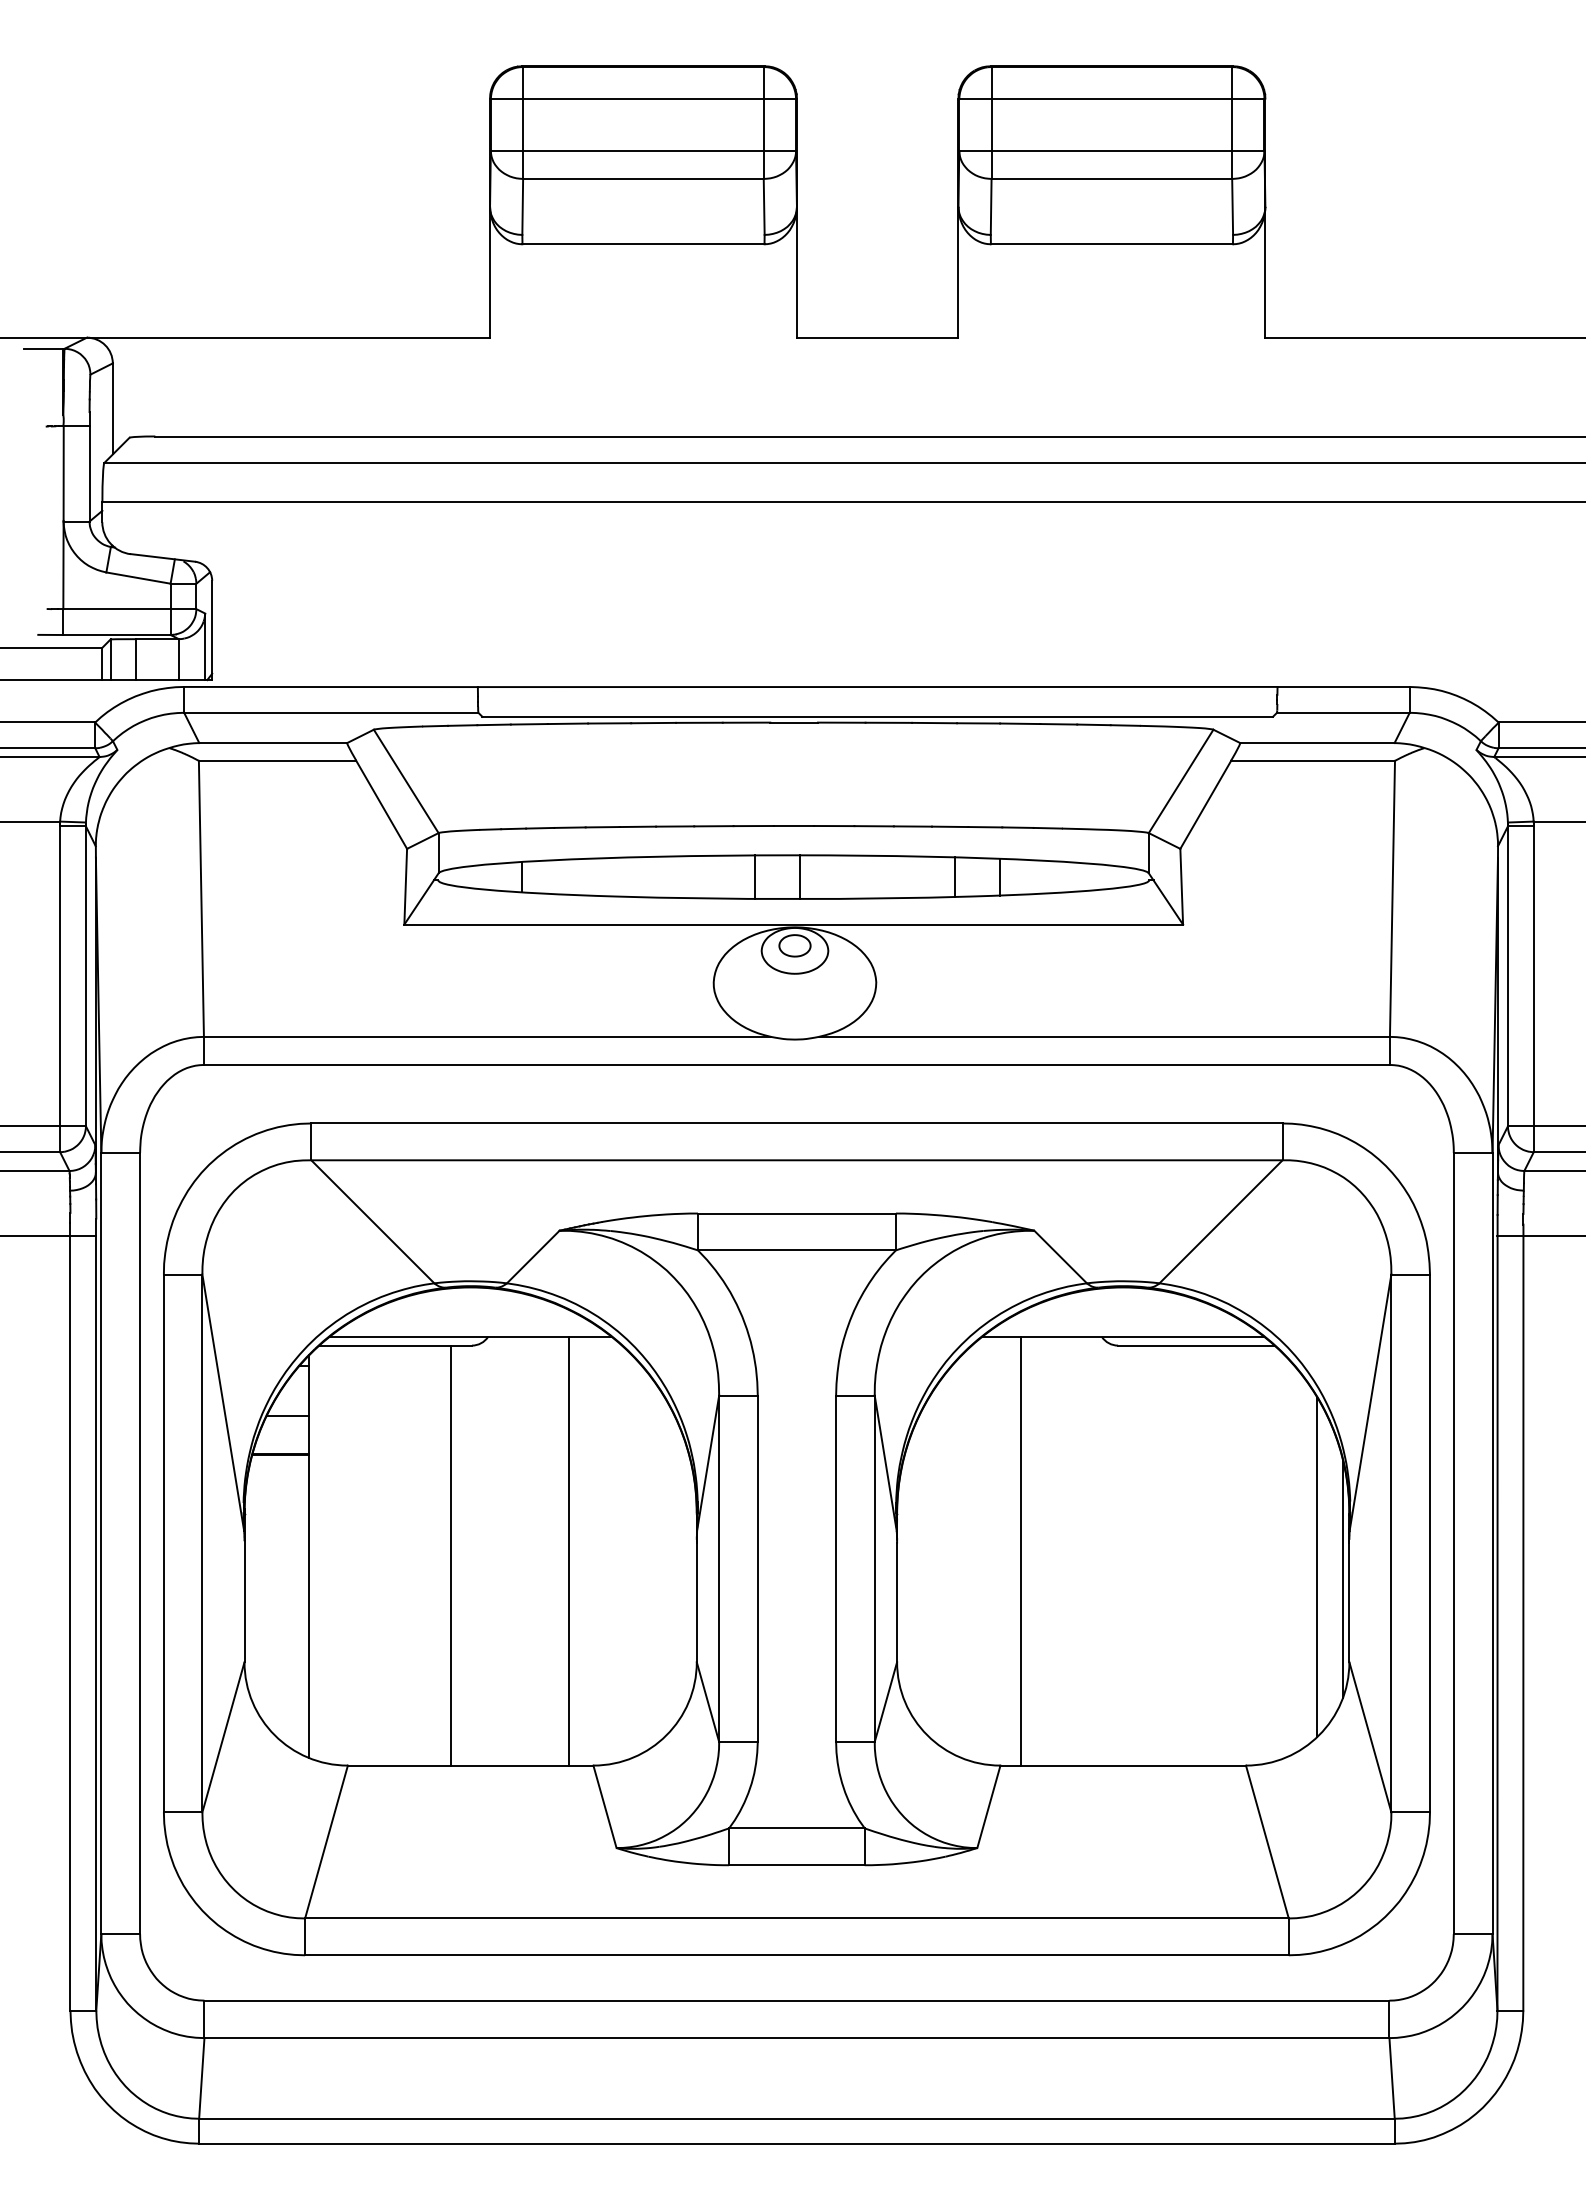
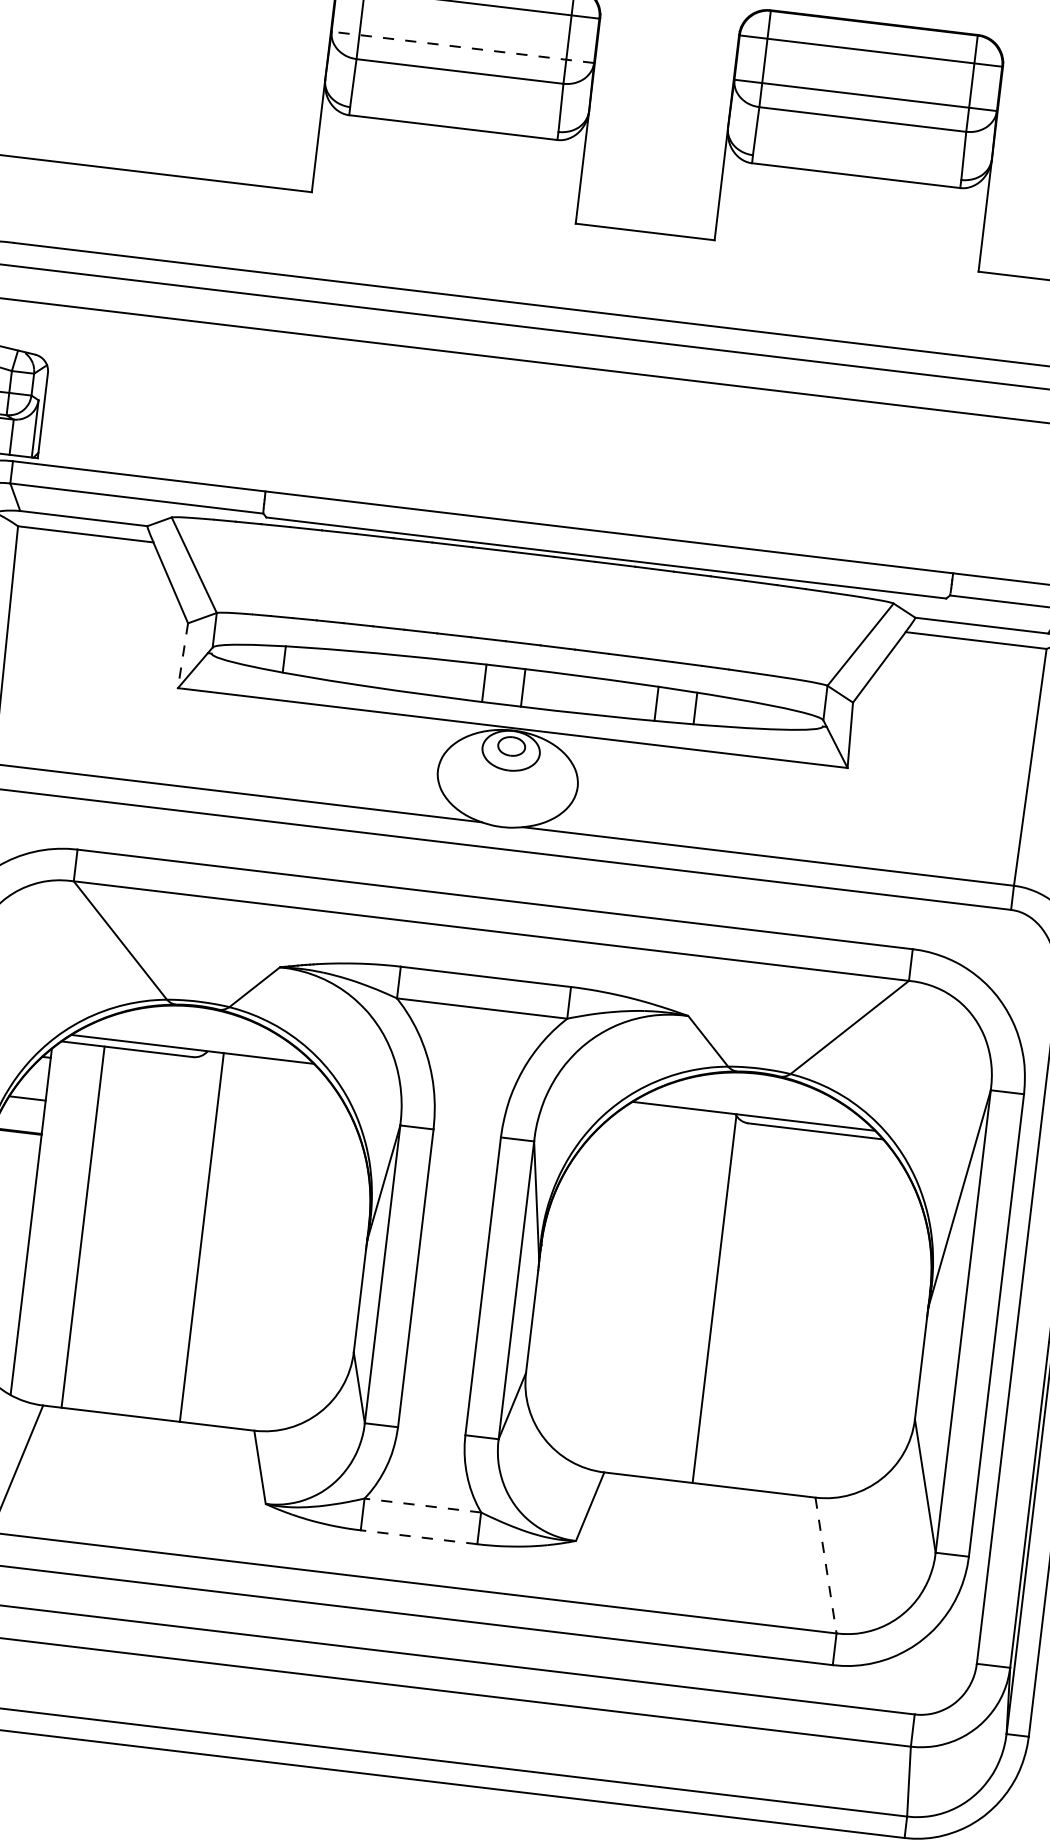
line: (643, 150) -> (462, 47), solid -> dashed
line: (405, 886) -> (182, 655), solid -> dashed
line: (568, 1550) -> (201, 1236), moved
line: (1021, 1550) -> (714, 1298), moved
line: (451, 1555) -> (83, 1227), moved
line: (1317, 1567) -> (897, 1334), removed
line: (1342, 1578) -> (917, 1346), removed
line: (796, 1828) -> (422, 1505), solid -> dashed
line: (1267, 1842) -> (826, 1565), solid -> dashed
line: (796, 1865) -> (418, 1537), solid -> dashed

